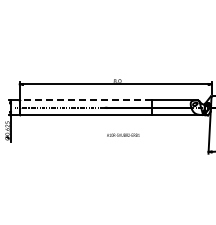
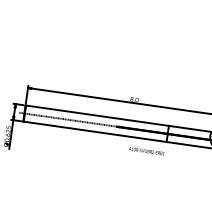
line: (86, 100) -> (97, 115), dashed -> solid
text: (123, 134) -> (147, 150), moved

